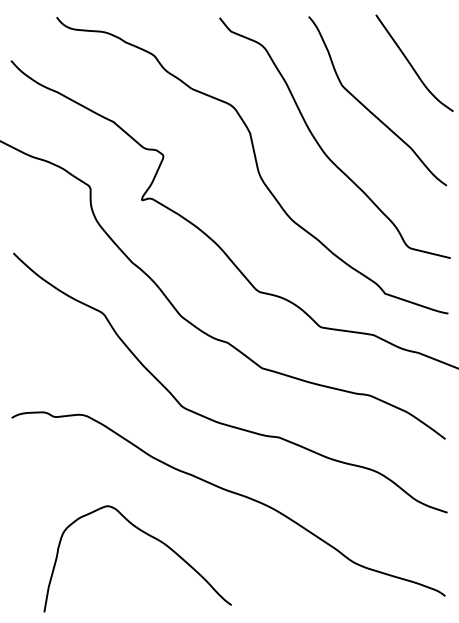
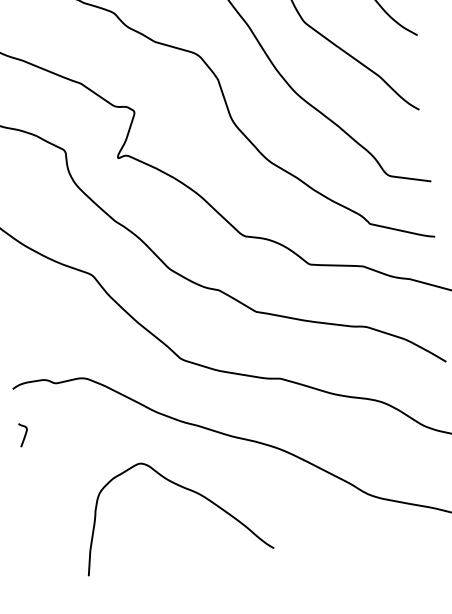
curve: (18, 464) -> (24, 434), added
curve: (149, 536) -> (184, 489), moved

